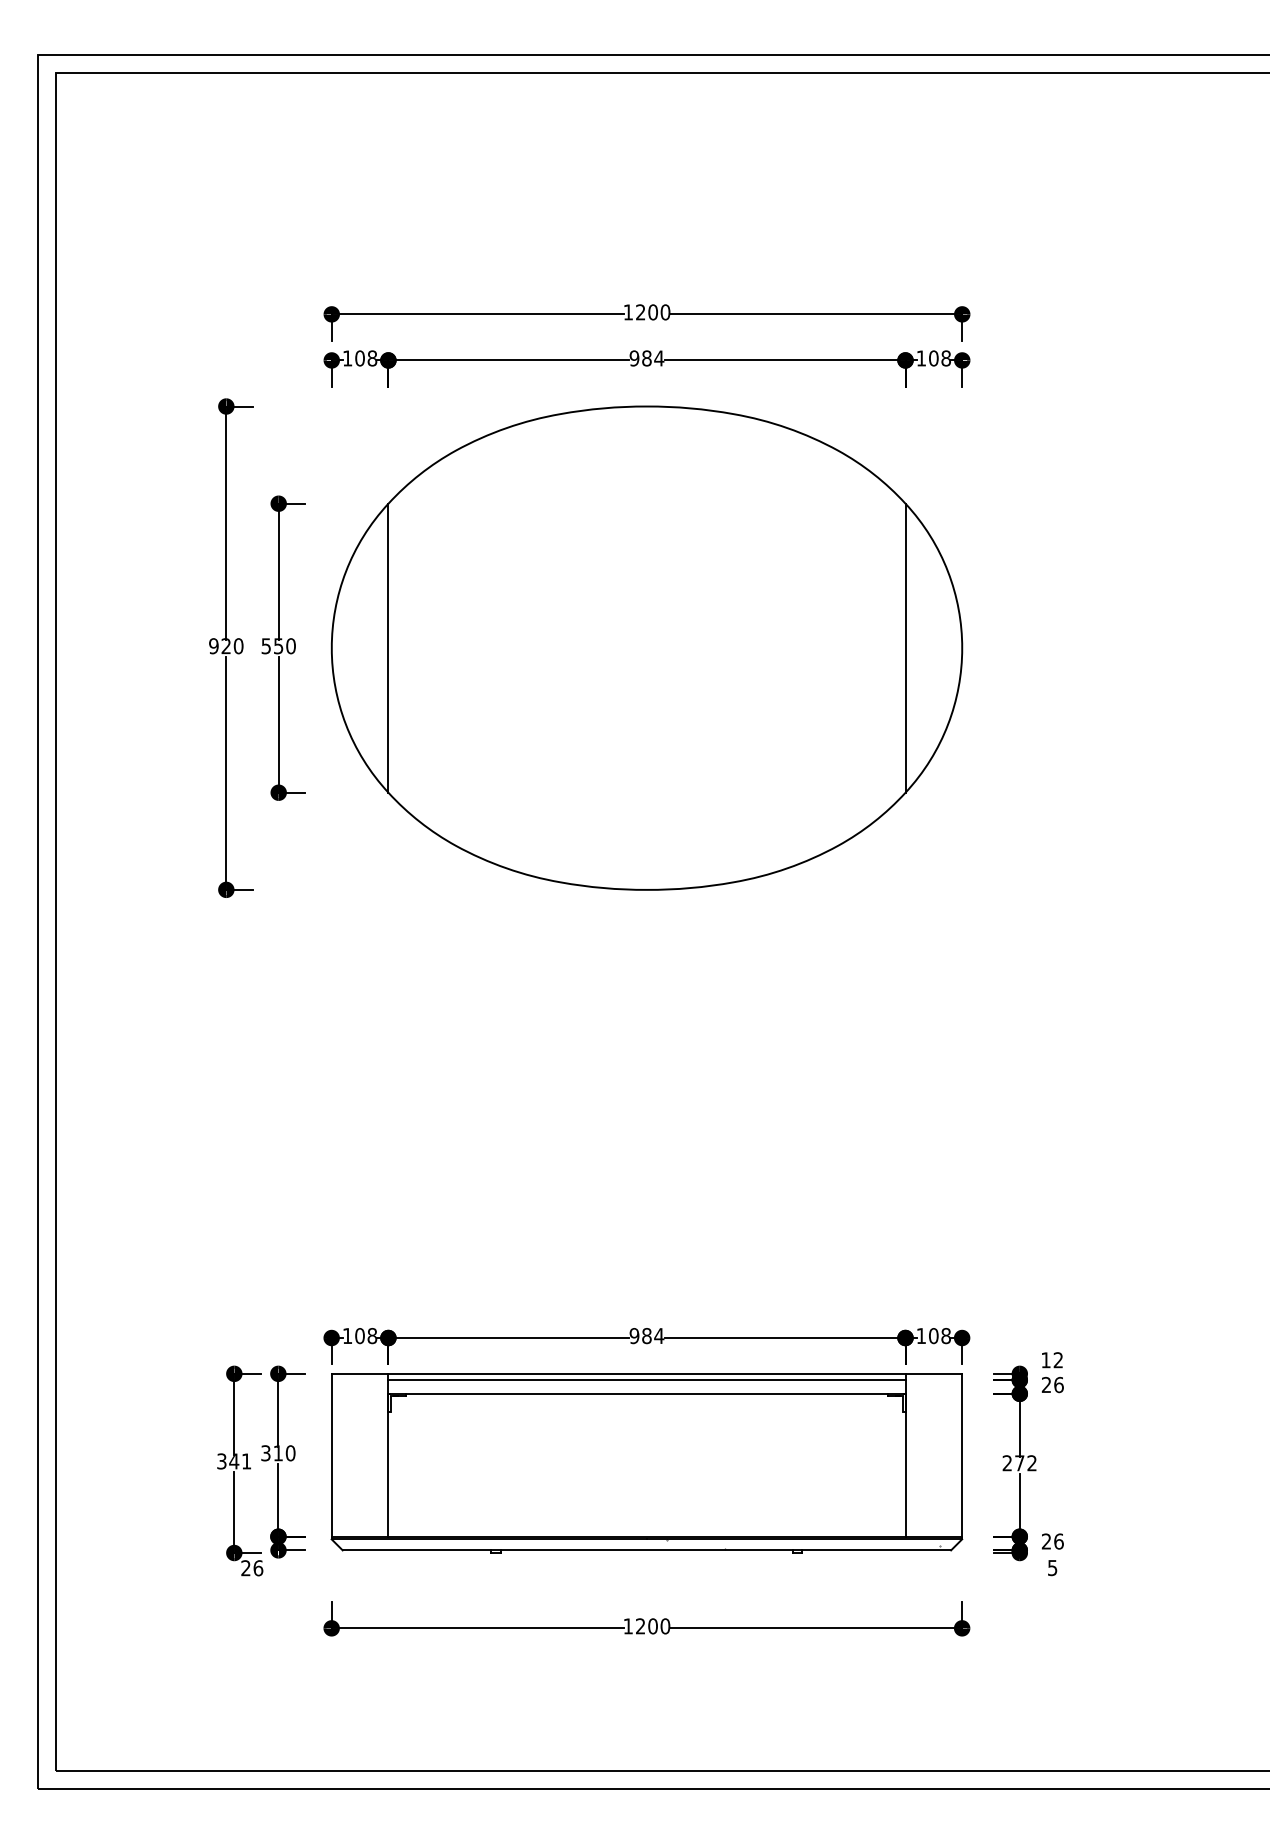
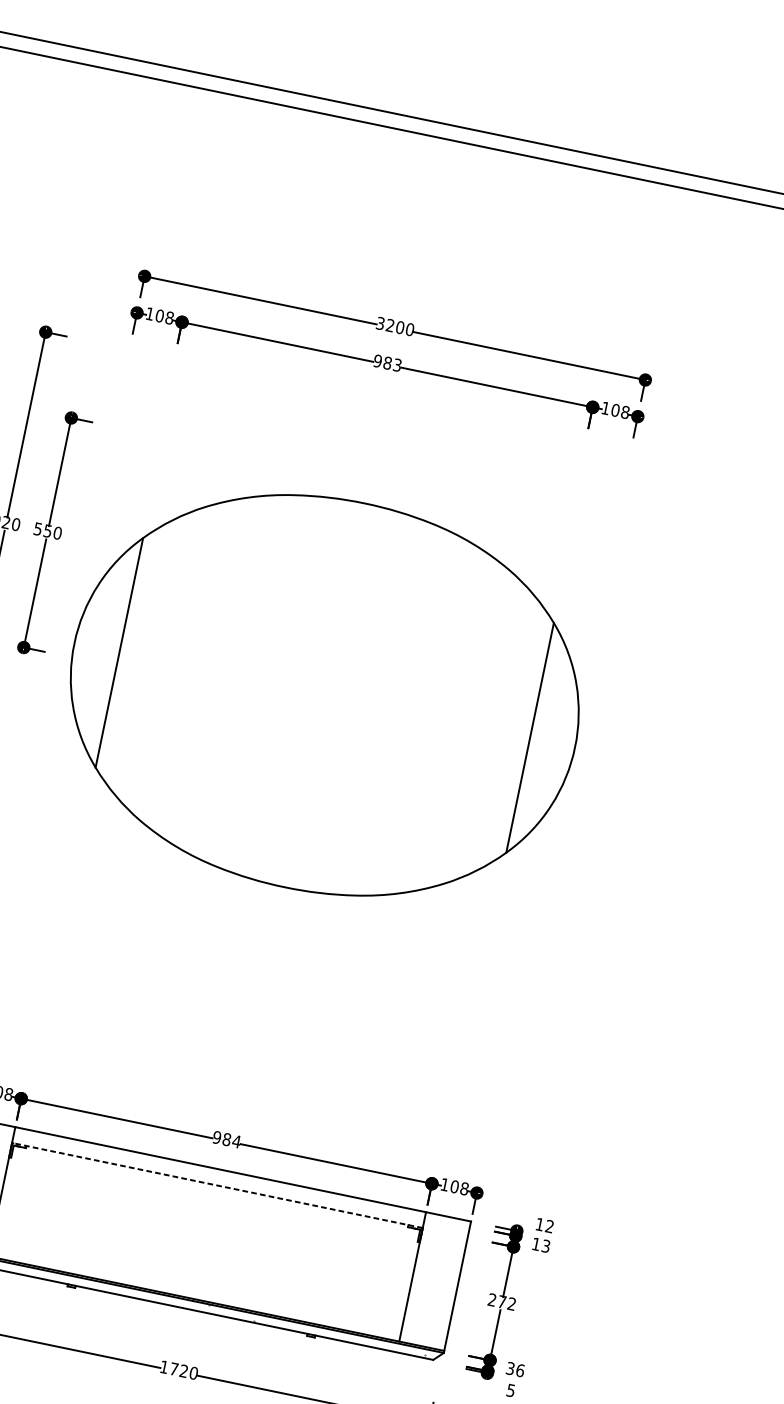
text: (627, 312) -> (379, 323), 1200 -> 3200
text: (659, 358) -> (397, 365), 984 -> 983
part: (646, 647) -> (324, 694), moved
line: (646, 1380) -> (219, 1174), removed
text: (1052, 1384) -> (541, 1244), 26 -> 13
line: (646, 1393) -> (217, 1185), solid -> dashed
text: (1046, 1541) -> (510, 1368), 26 -> 36
text: (646, 1626) -> (178, 1370), 1200 -> 1720

